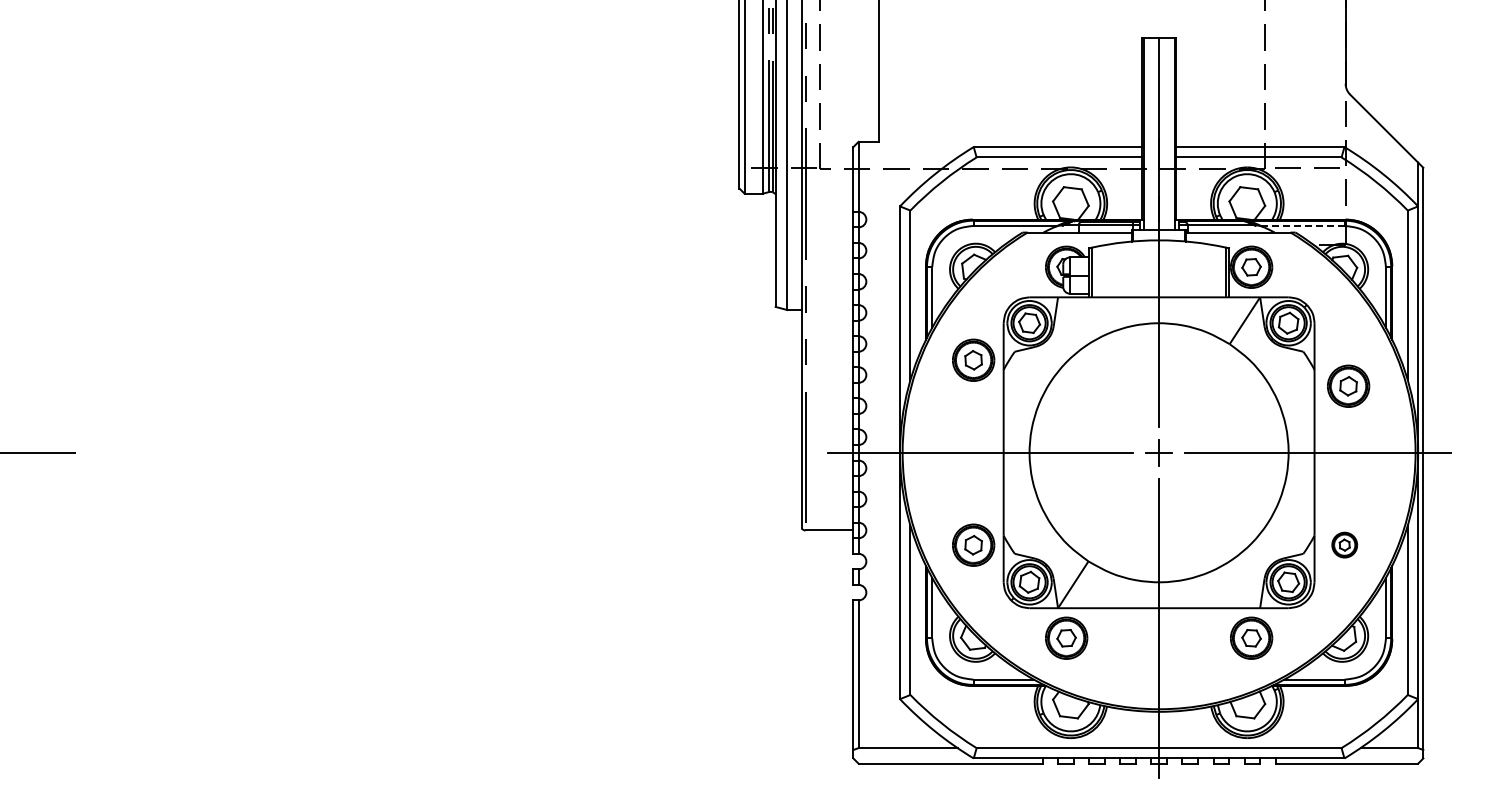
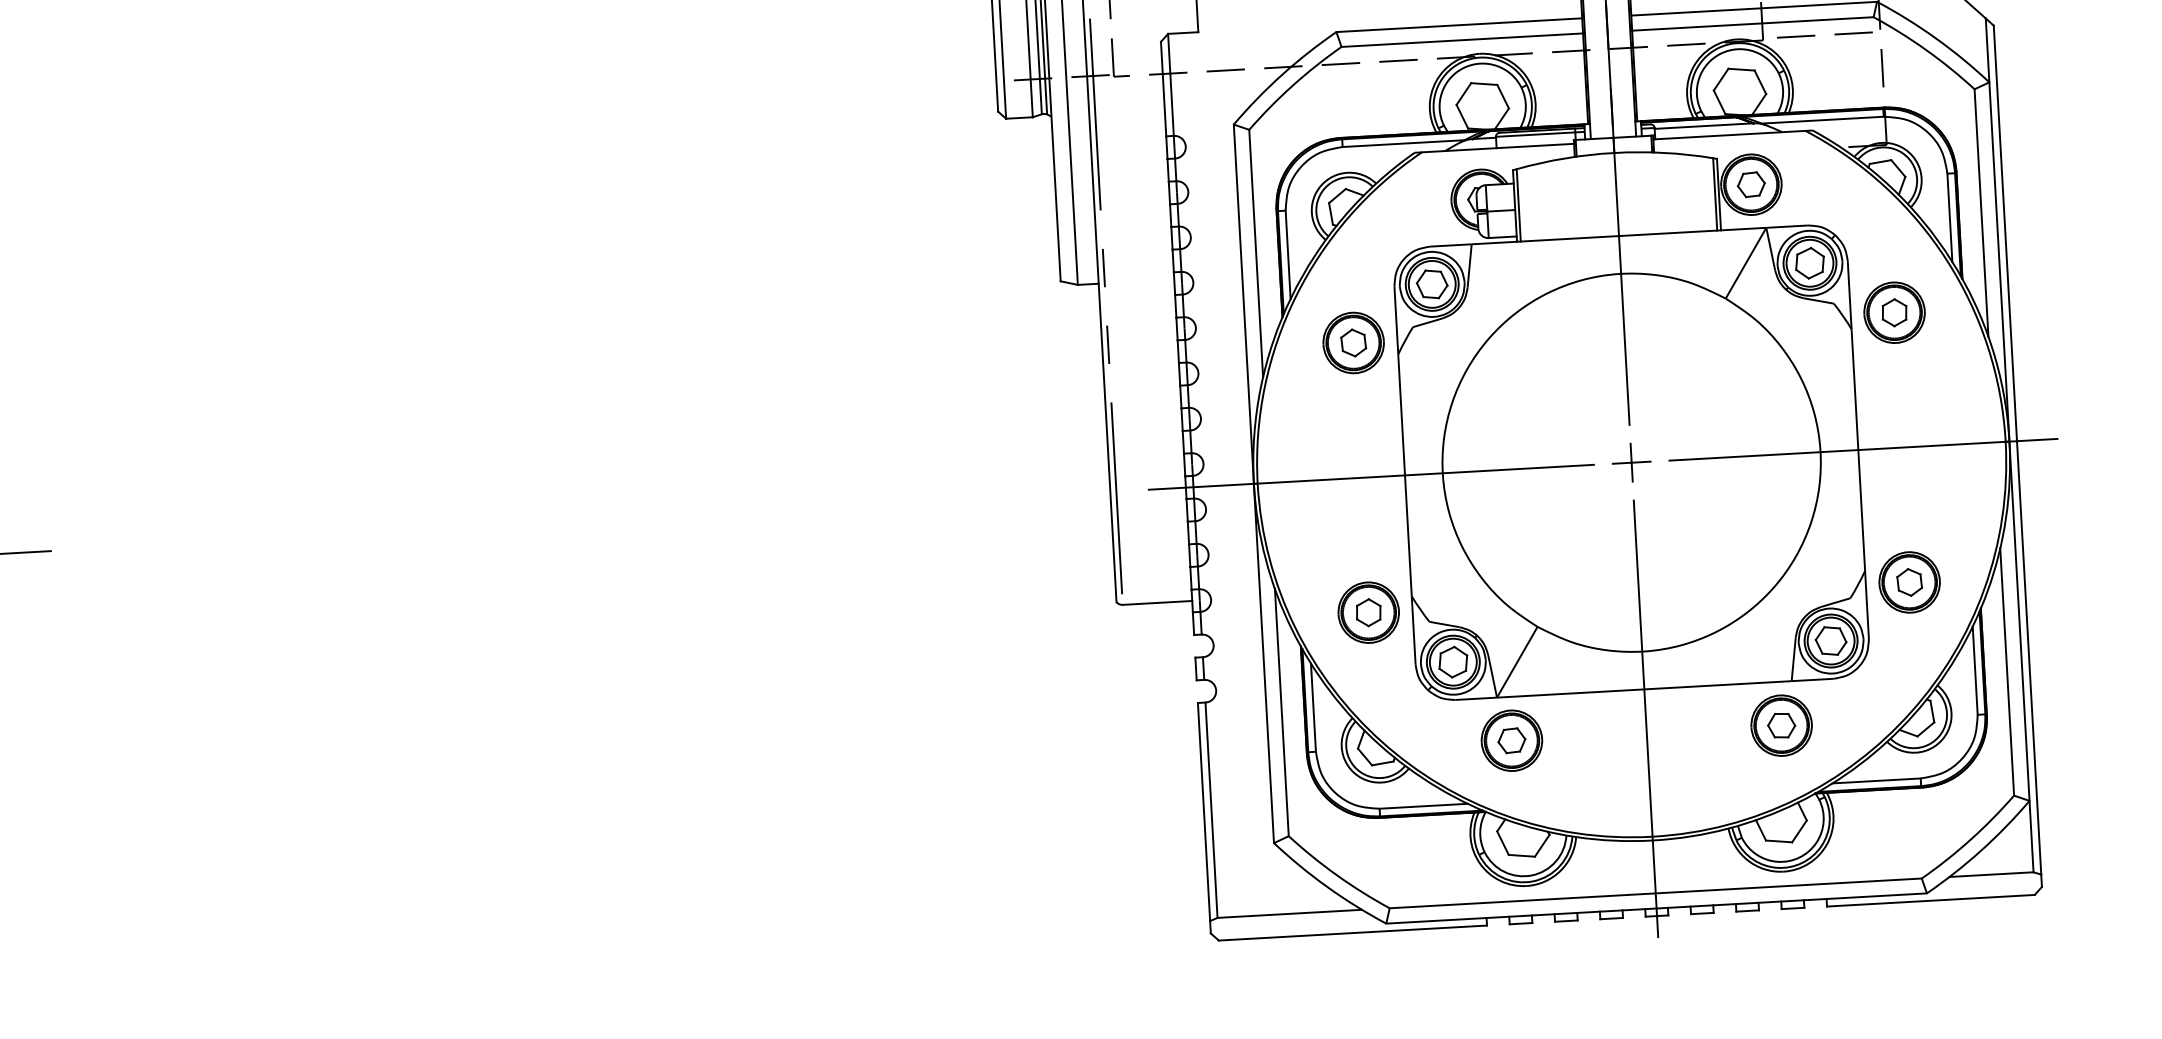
line: (1302, 225) -> (1822, 119), dashed -> solid
part: (1348, 385) -> (1894, 311), moved
part: (1344, 544) -> (1909, 581), size x1.67

